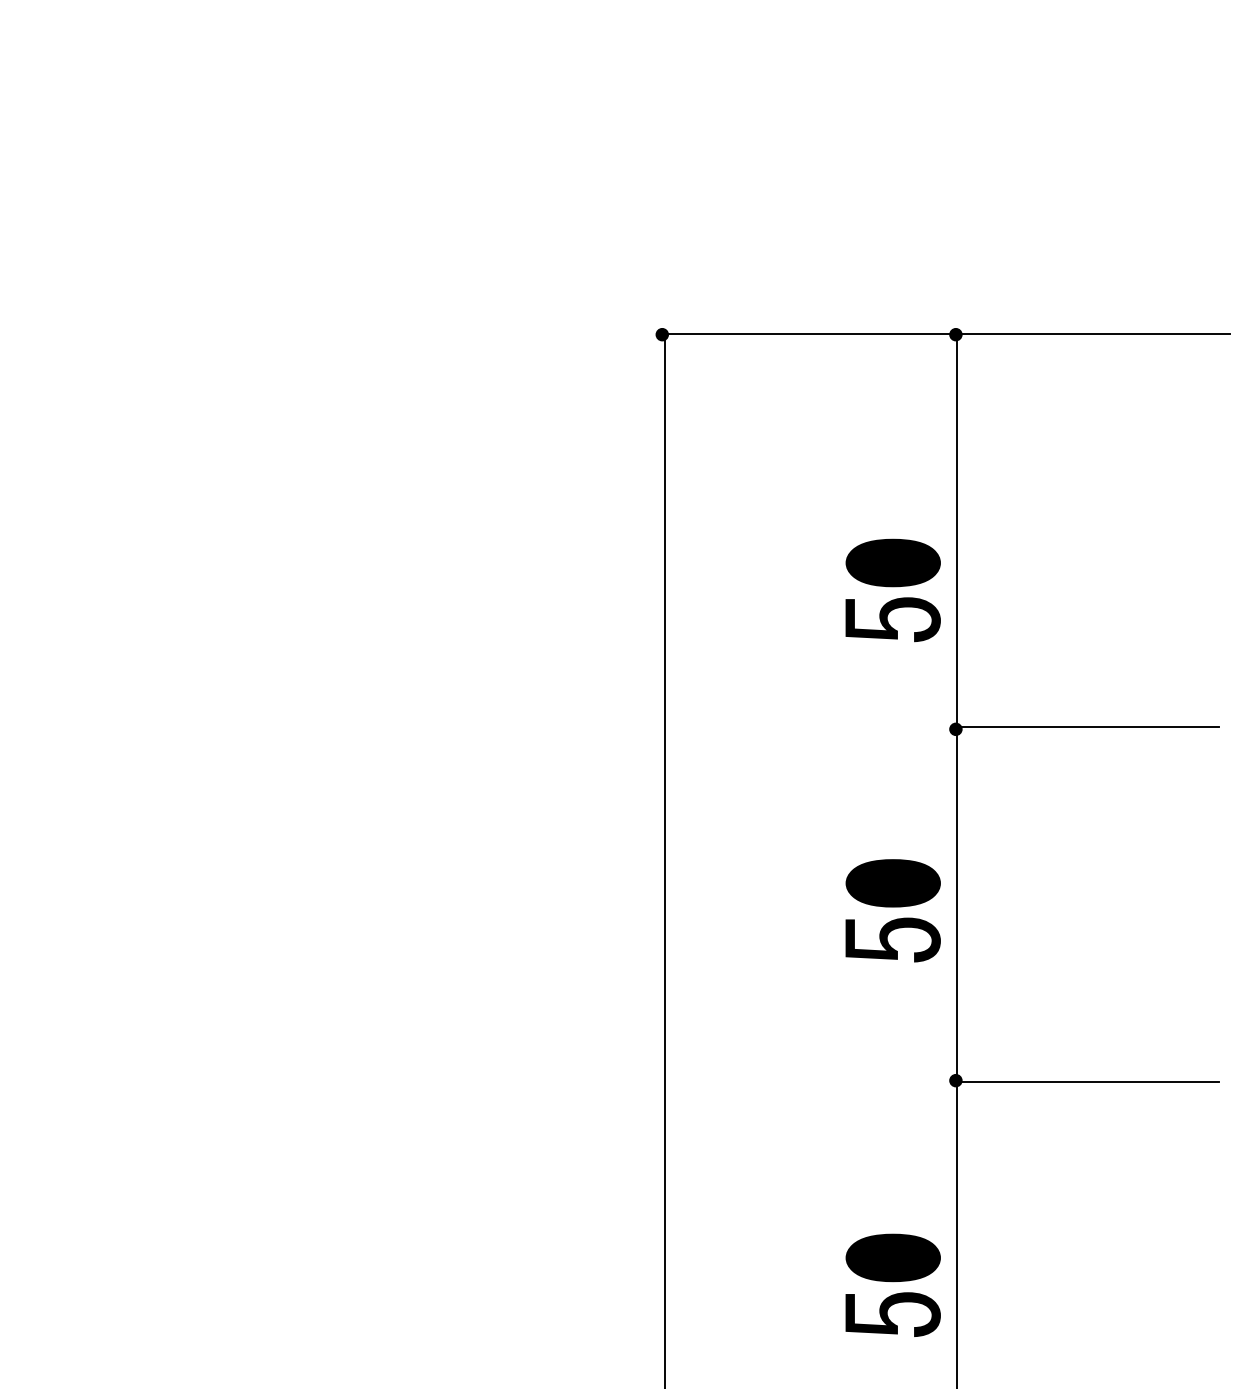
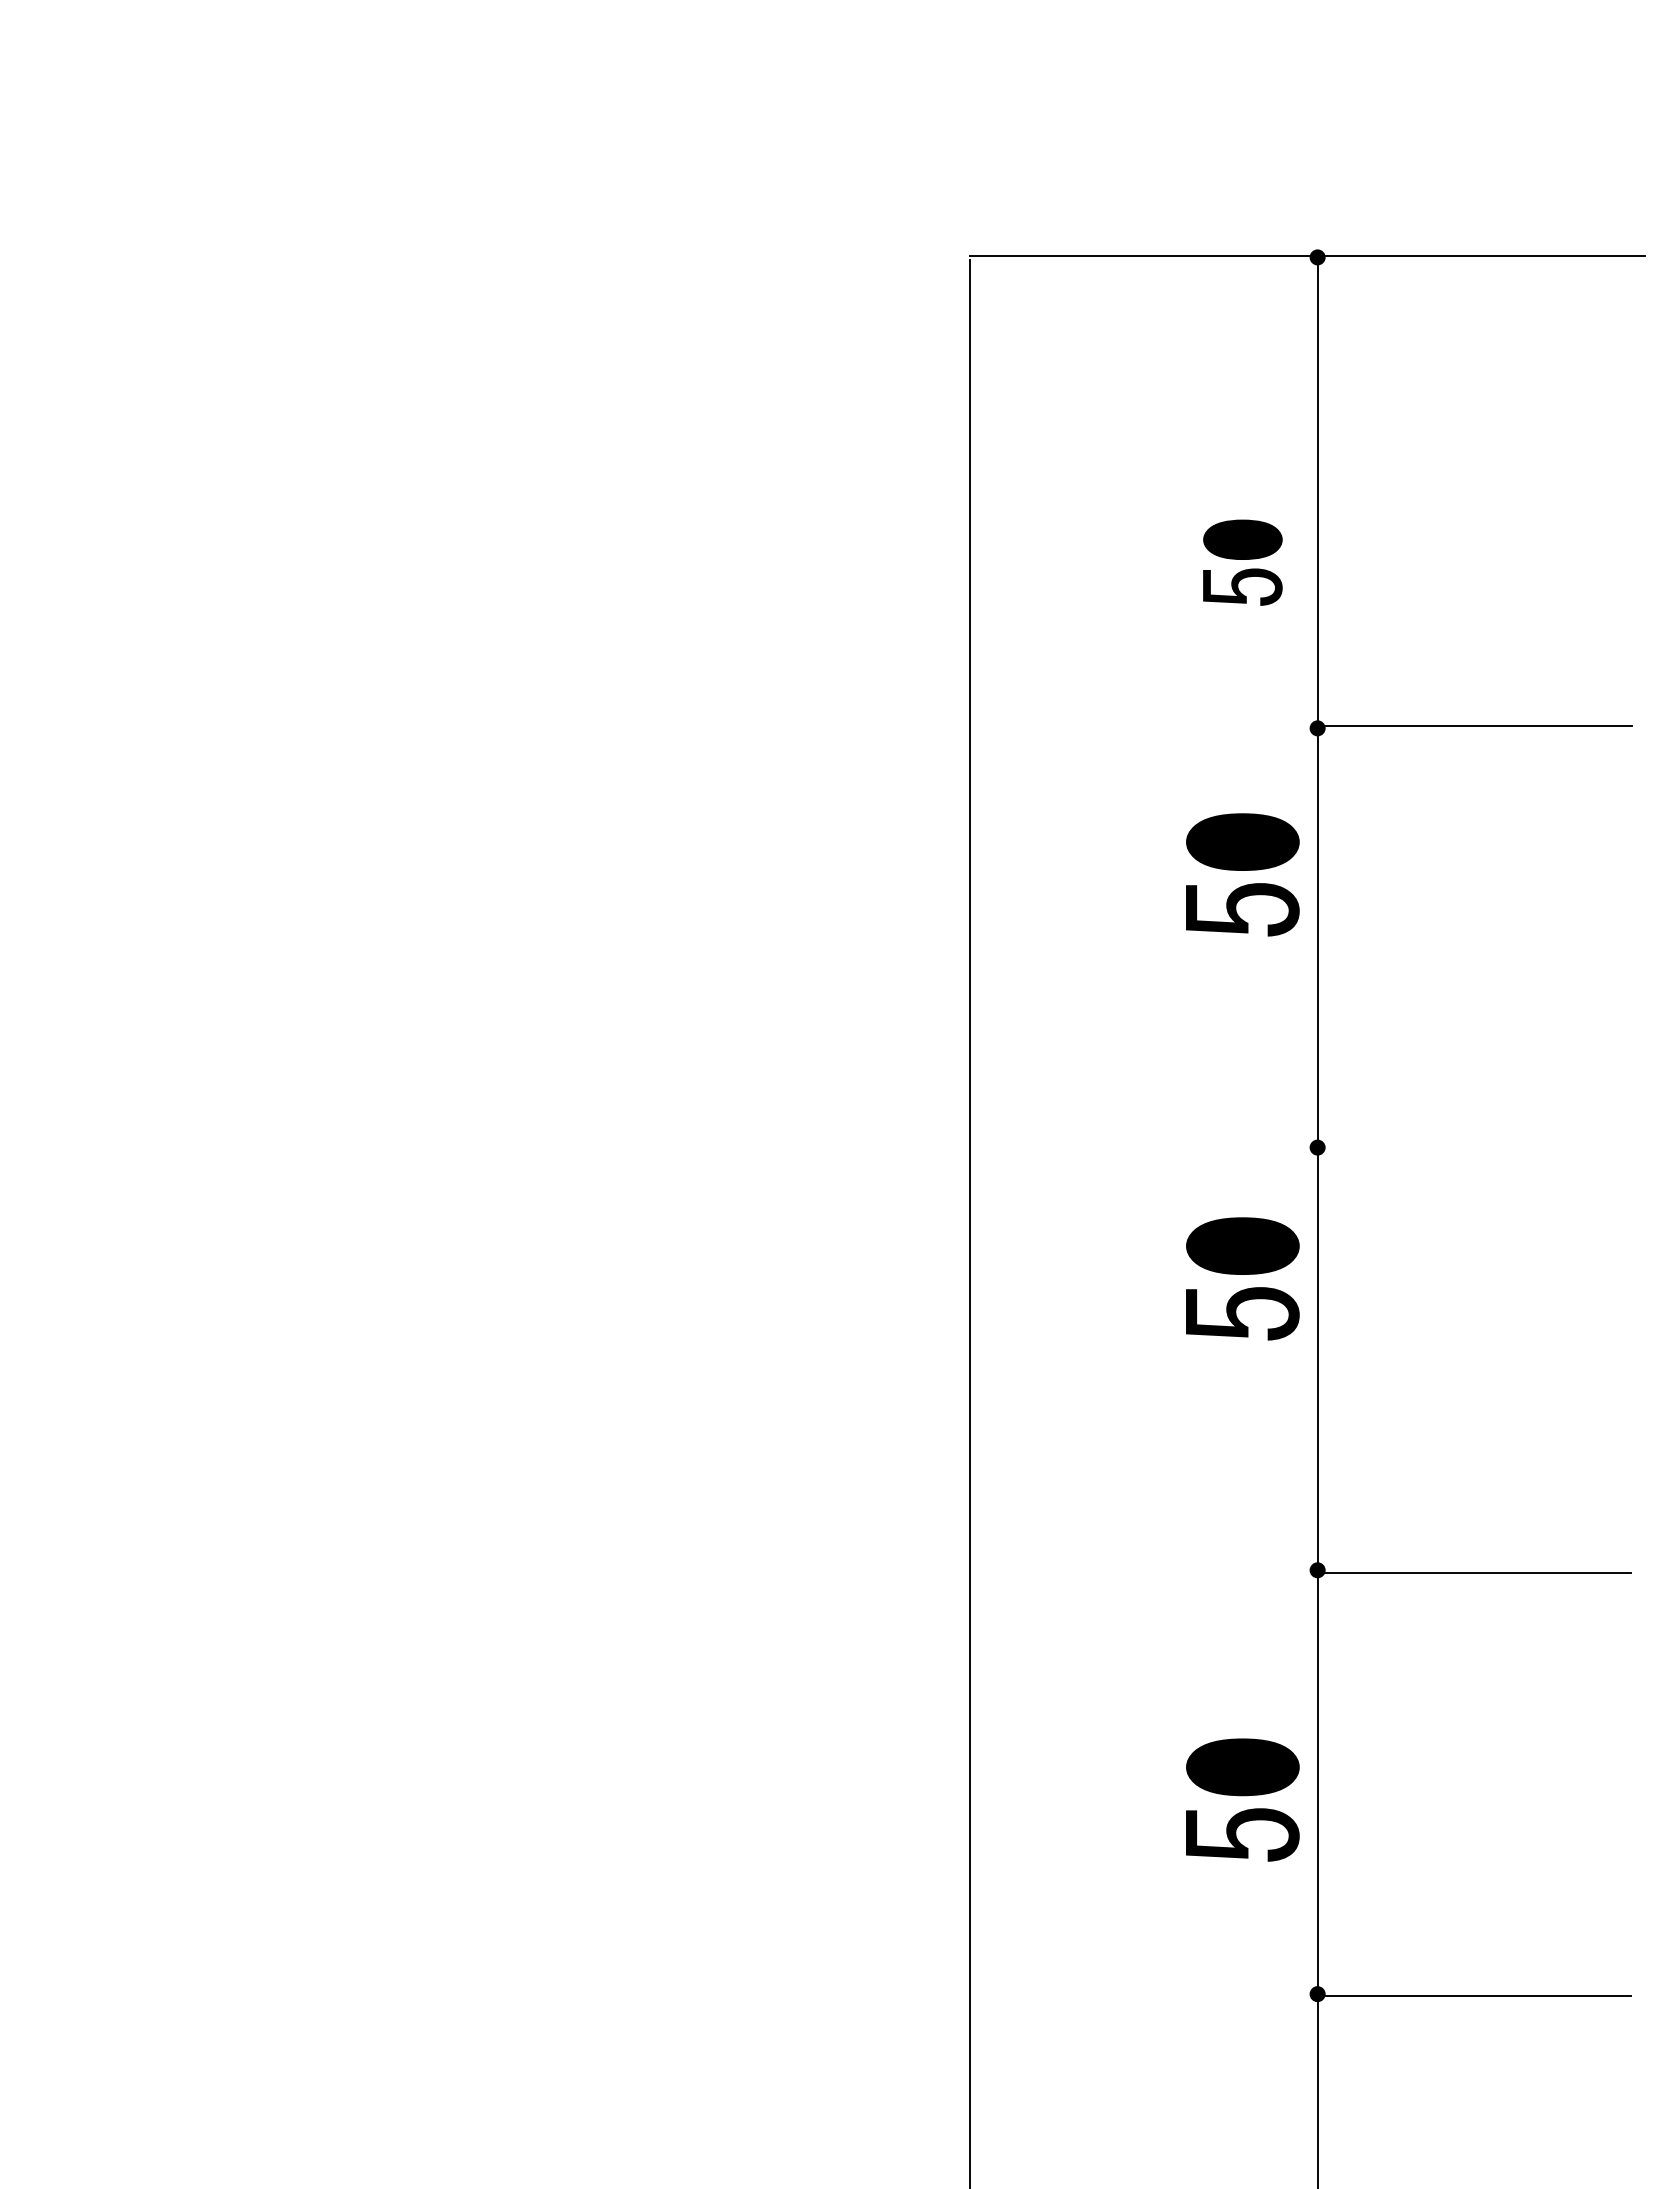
fill: (662, 334) -> (967, 257), removed
part: (892, 590) -> (1242, 562), size x0.7
part: (892, 910) -> (1242, 874), moved
line: (1087, 1082) -> (1474, 1149), removed
part: (892, 1285) -> (1242, 1278), moved

